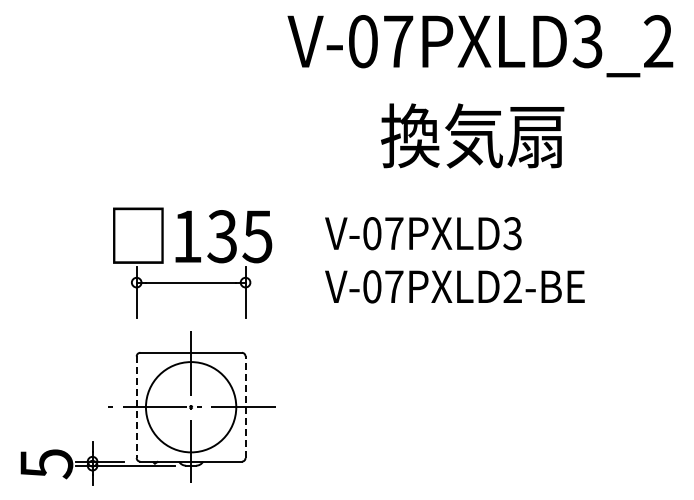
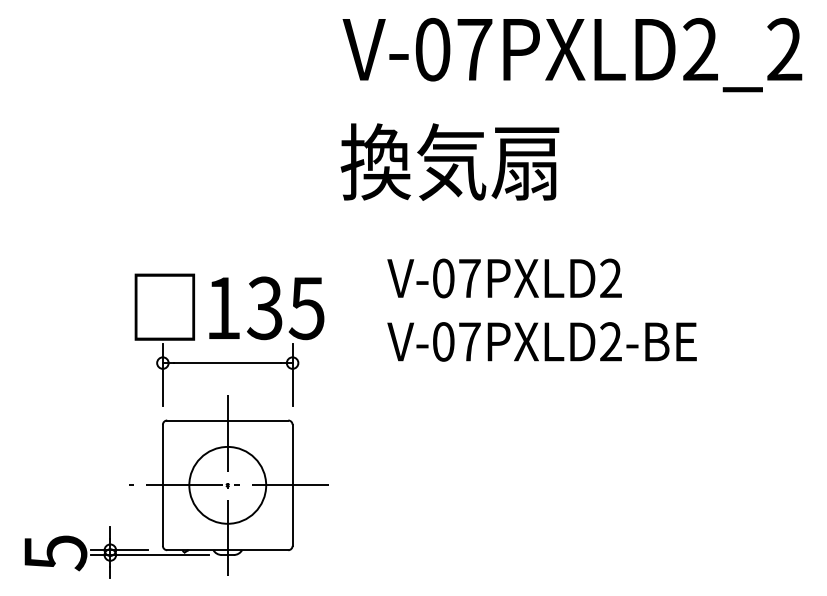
text: (587, 41) -> (700, 49), V-07PXLD3_2 -> V-07PXLD2_2
text: (472, 135) -> (449, 161), moved
text: (512, 233) -> (610, 278), V-07PXLD3 -> V-07PXLD2
part: (192, 262) -> (229, 339), moved
circle: (190, 406) -> (227, 484), size x0.71
line: (136, 407) -> (162, 485), dashed -> solid
line: (245, 407) -> (292, 485), dashed -> solid

